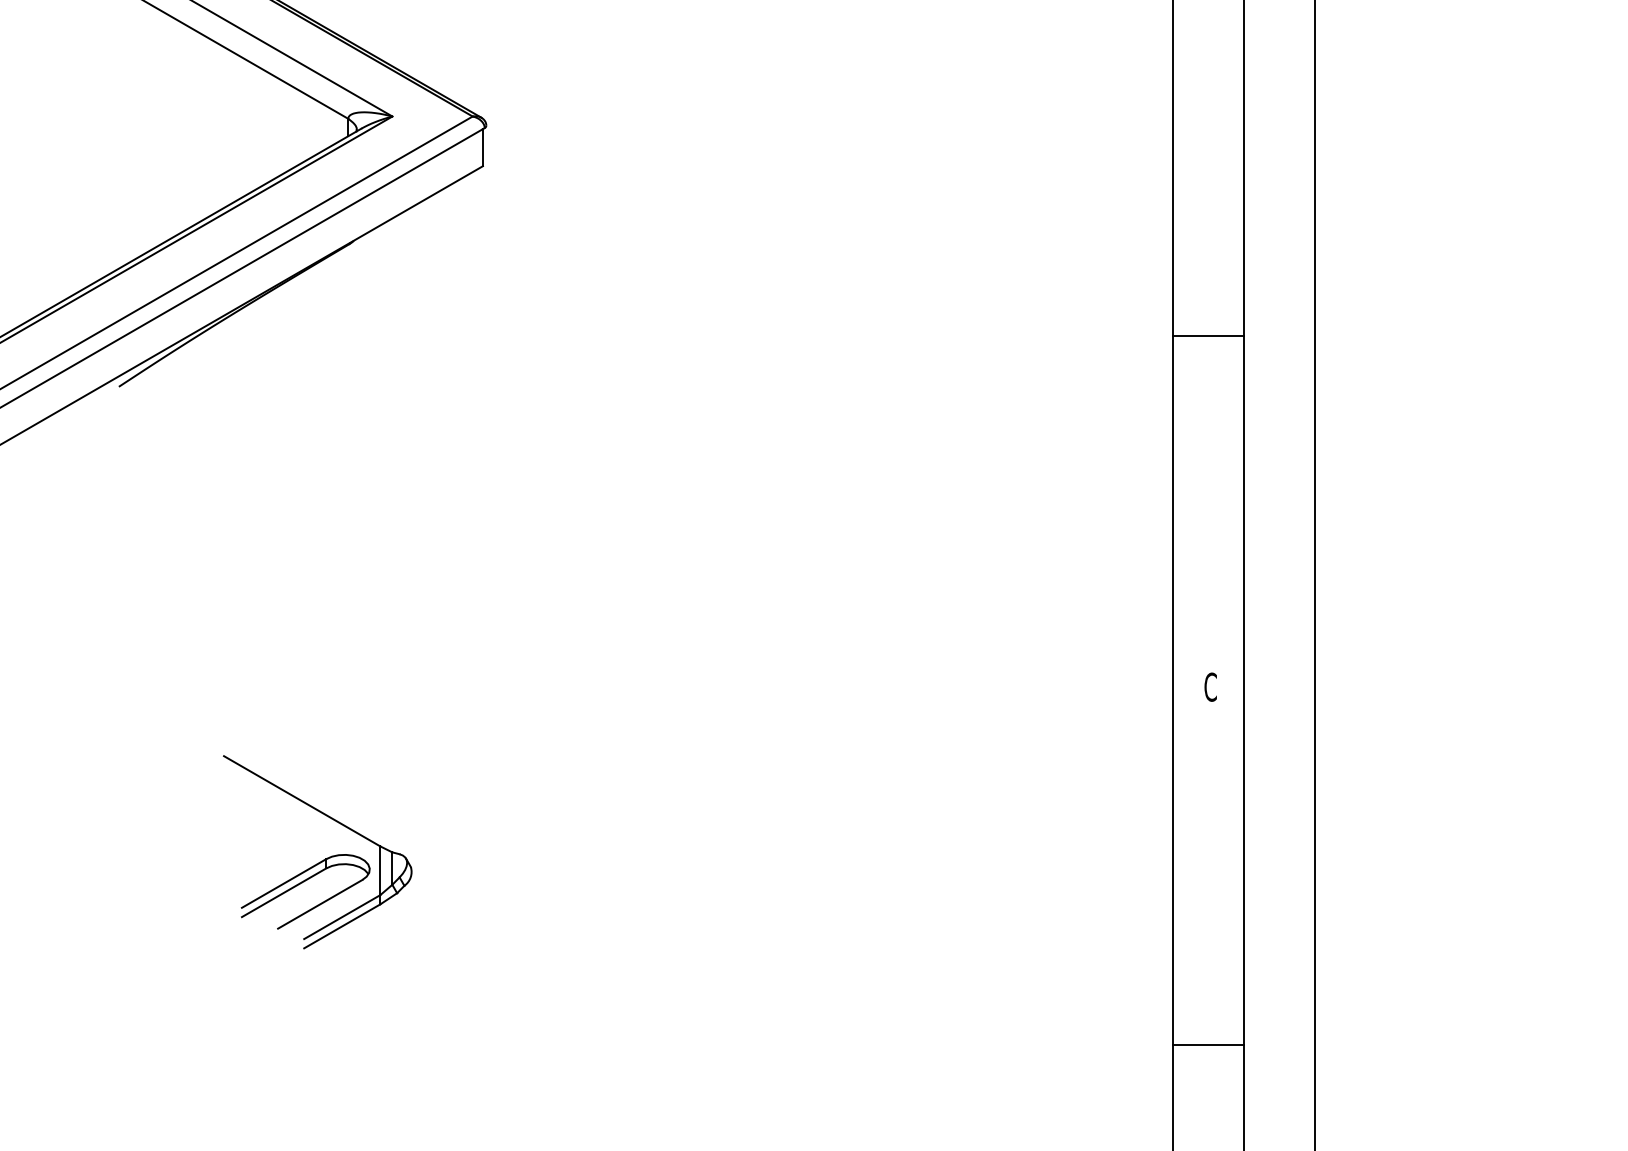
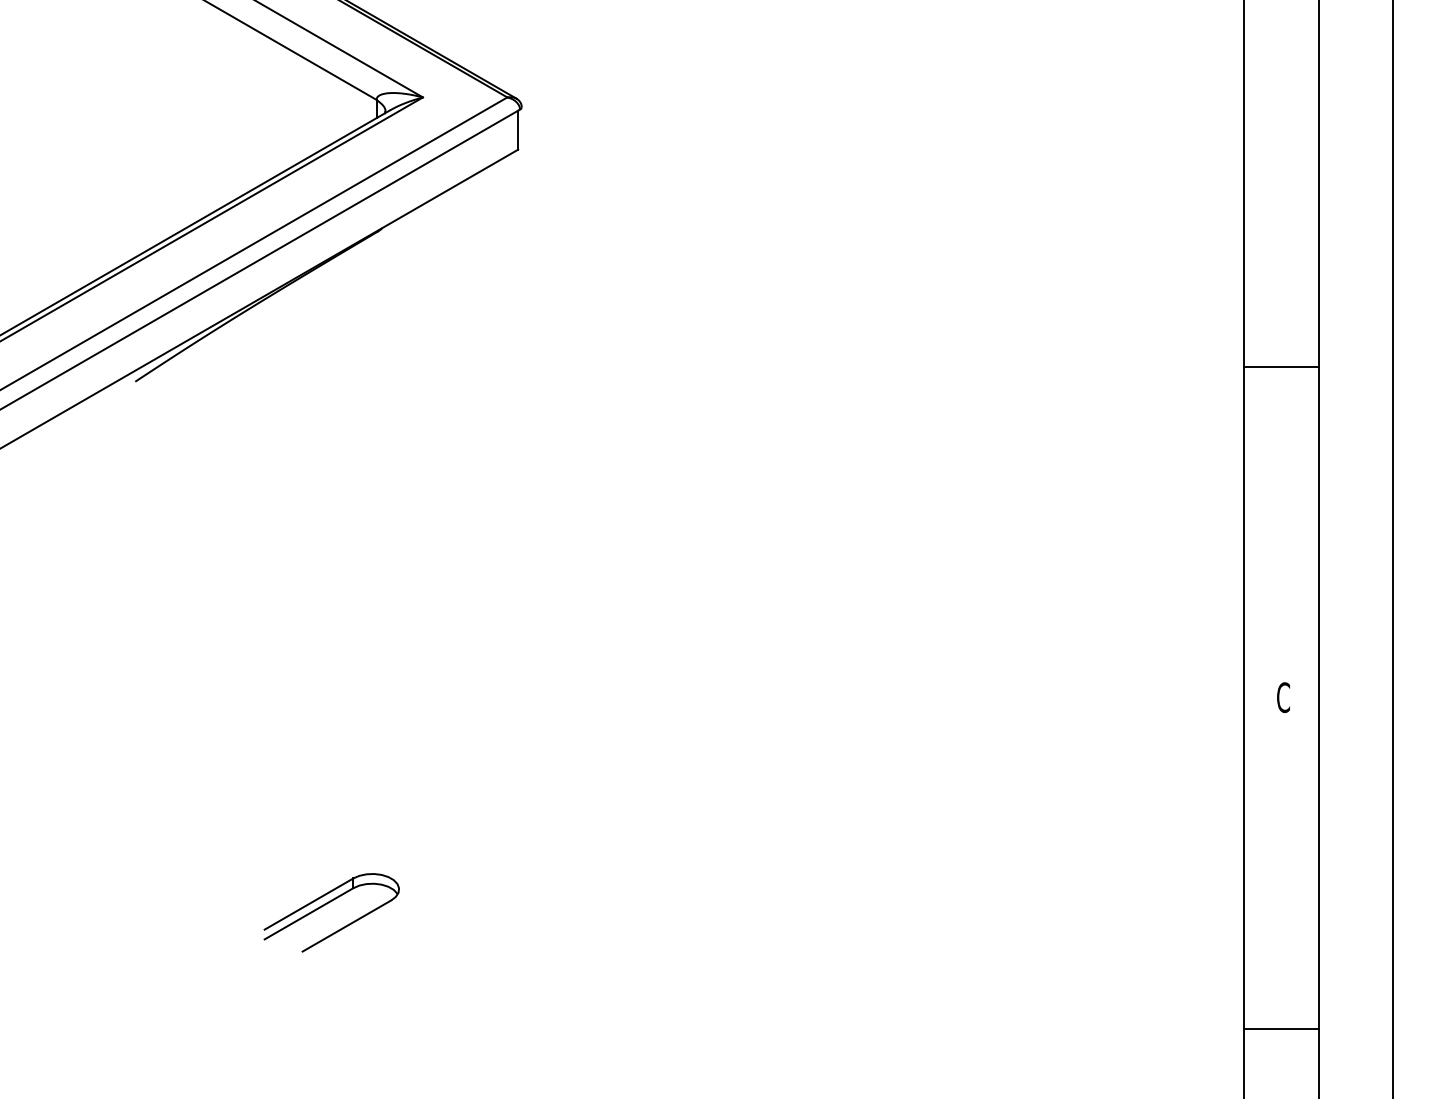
line: (1208, 335) -> (1281, 366), moved
part: (336, 822) -> (364, 839), removed
line: (1208, 1045) -> (1281, 1029), moved

